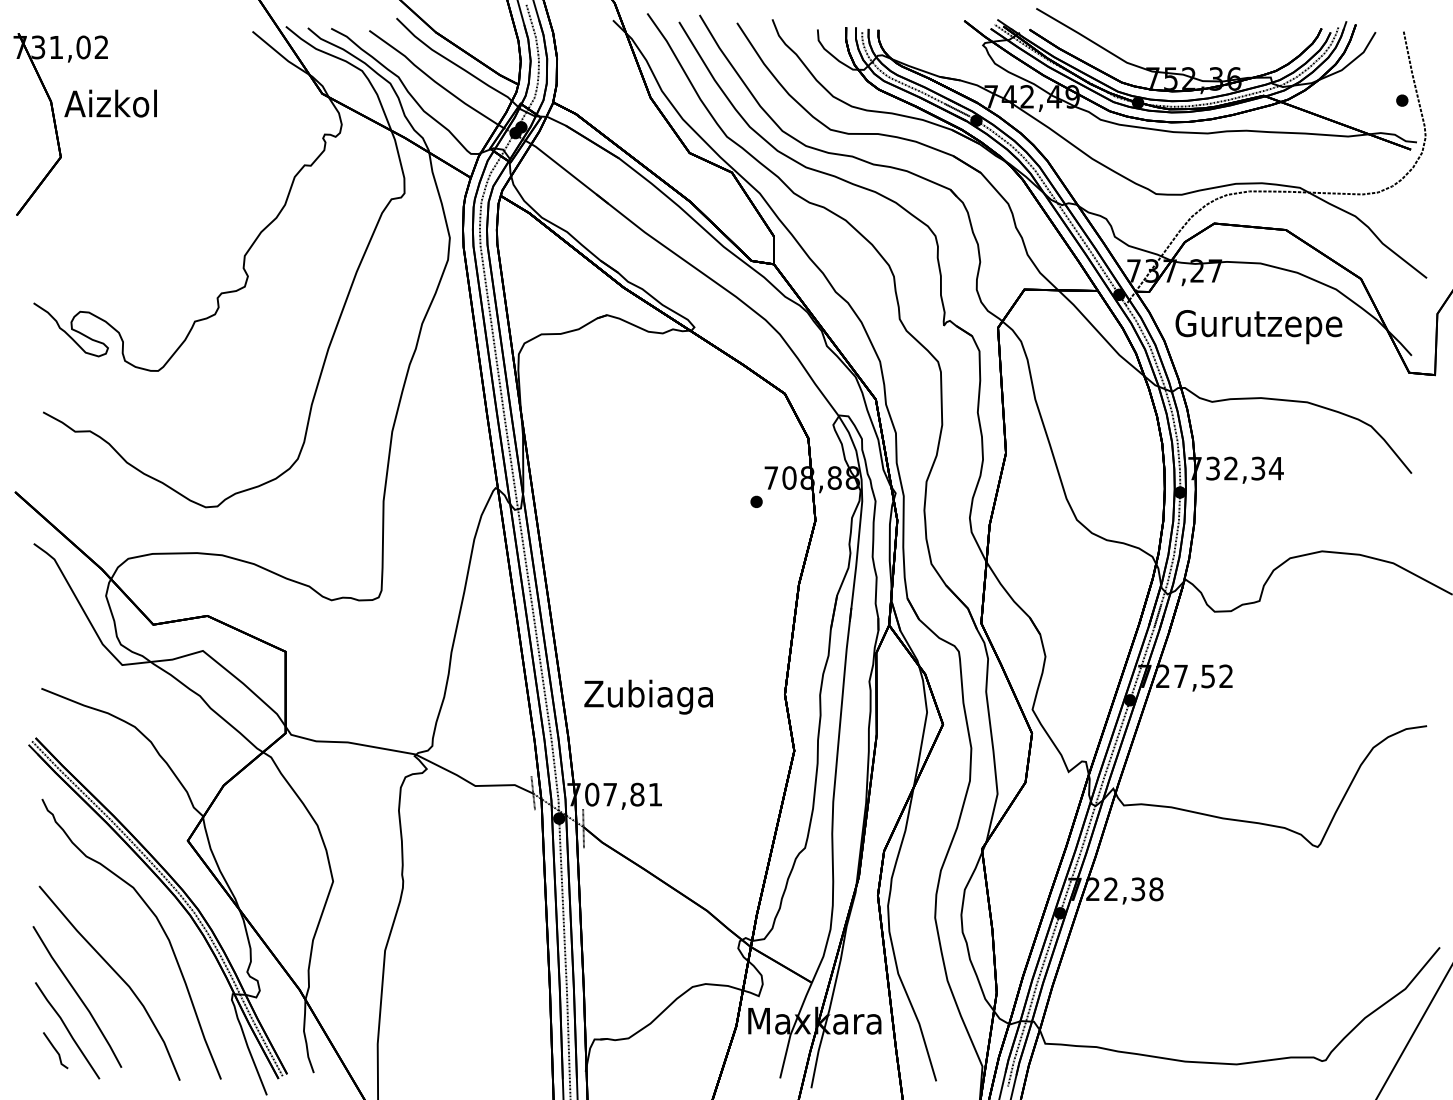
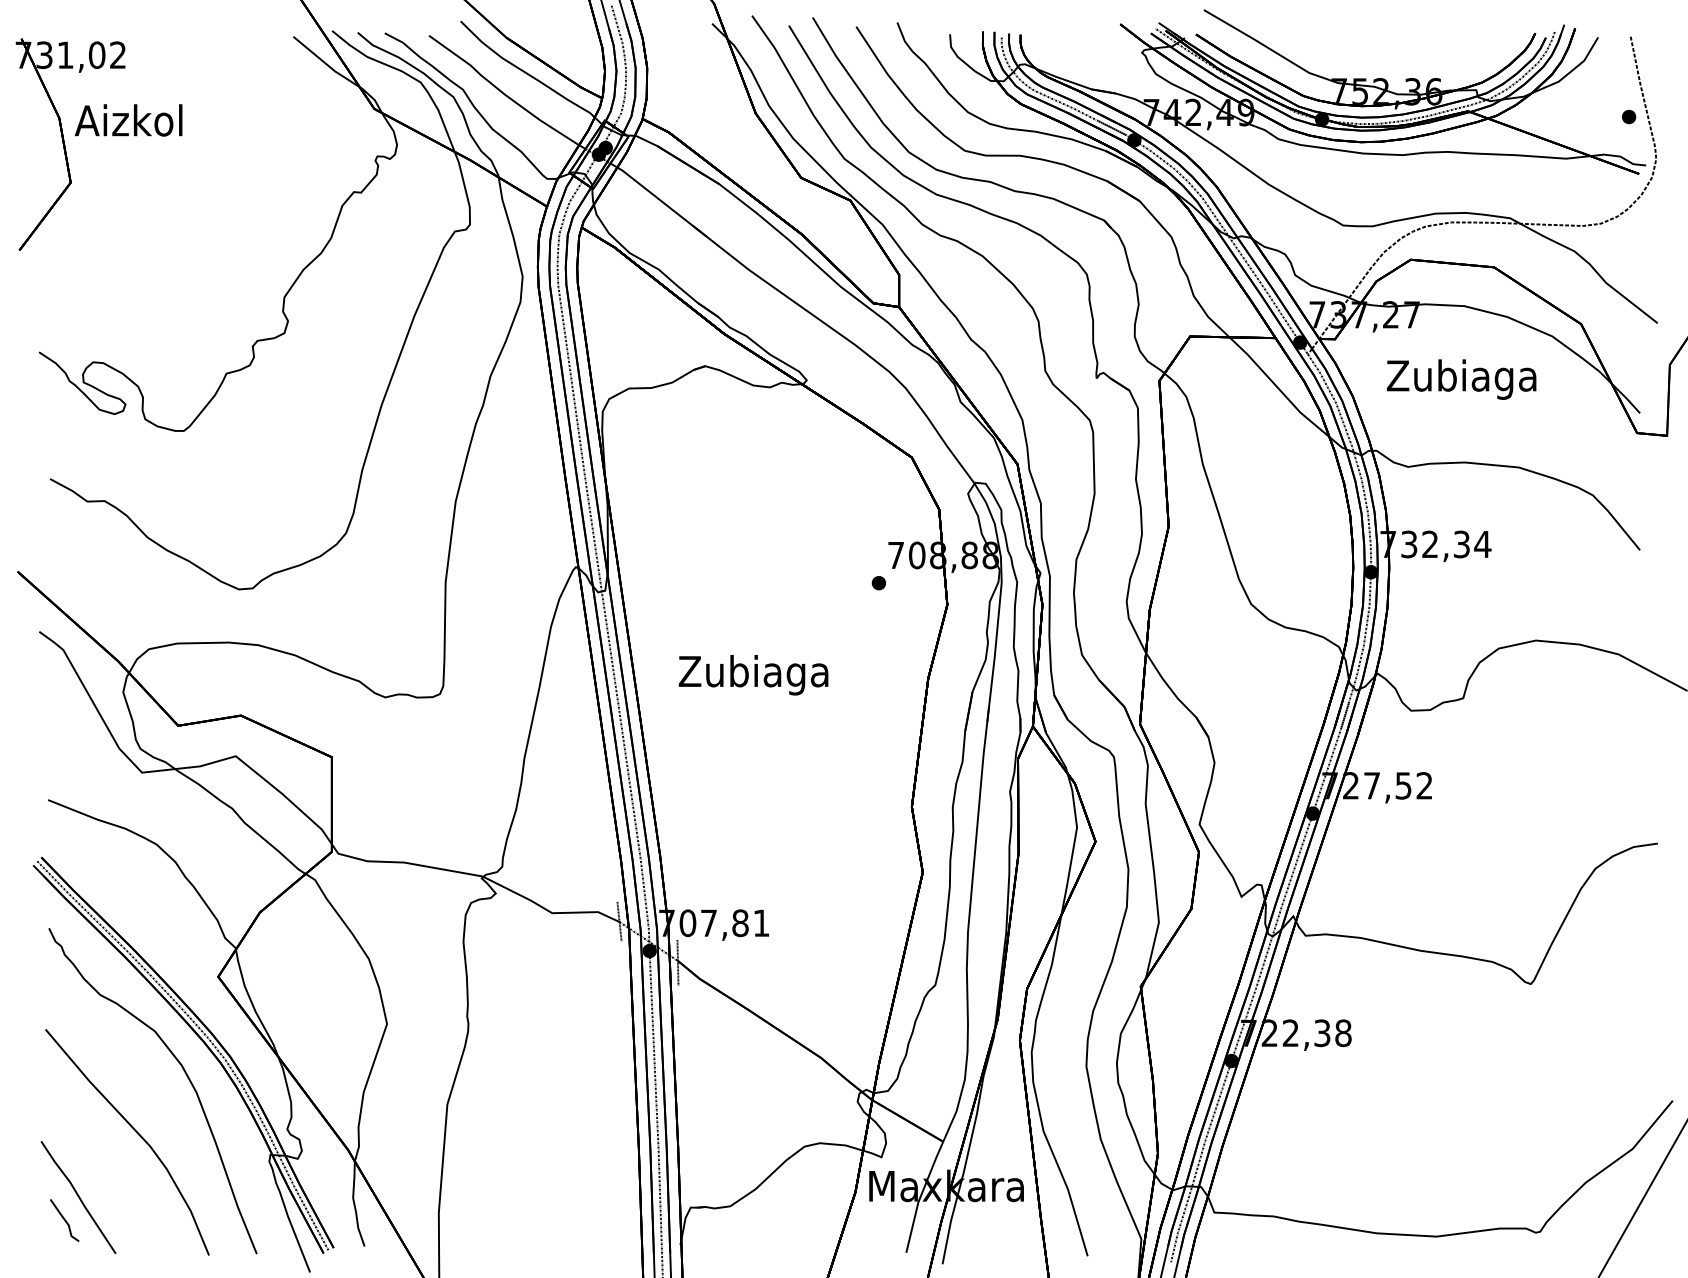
text: (1258, 326) -> (1462, 379), Gurutzepe -> Zubiaga
text: (648, 696) -> (753, 674), moved
part: (77, 996) -> (90, 1157), removed

